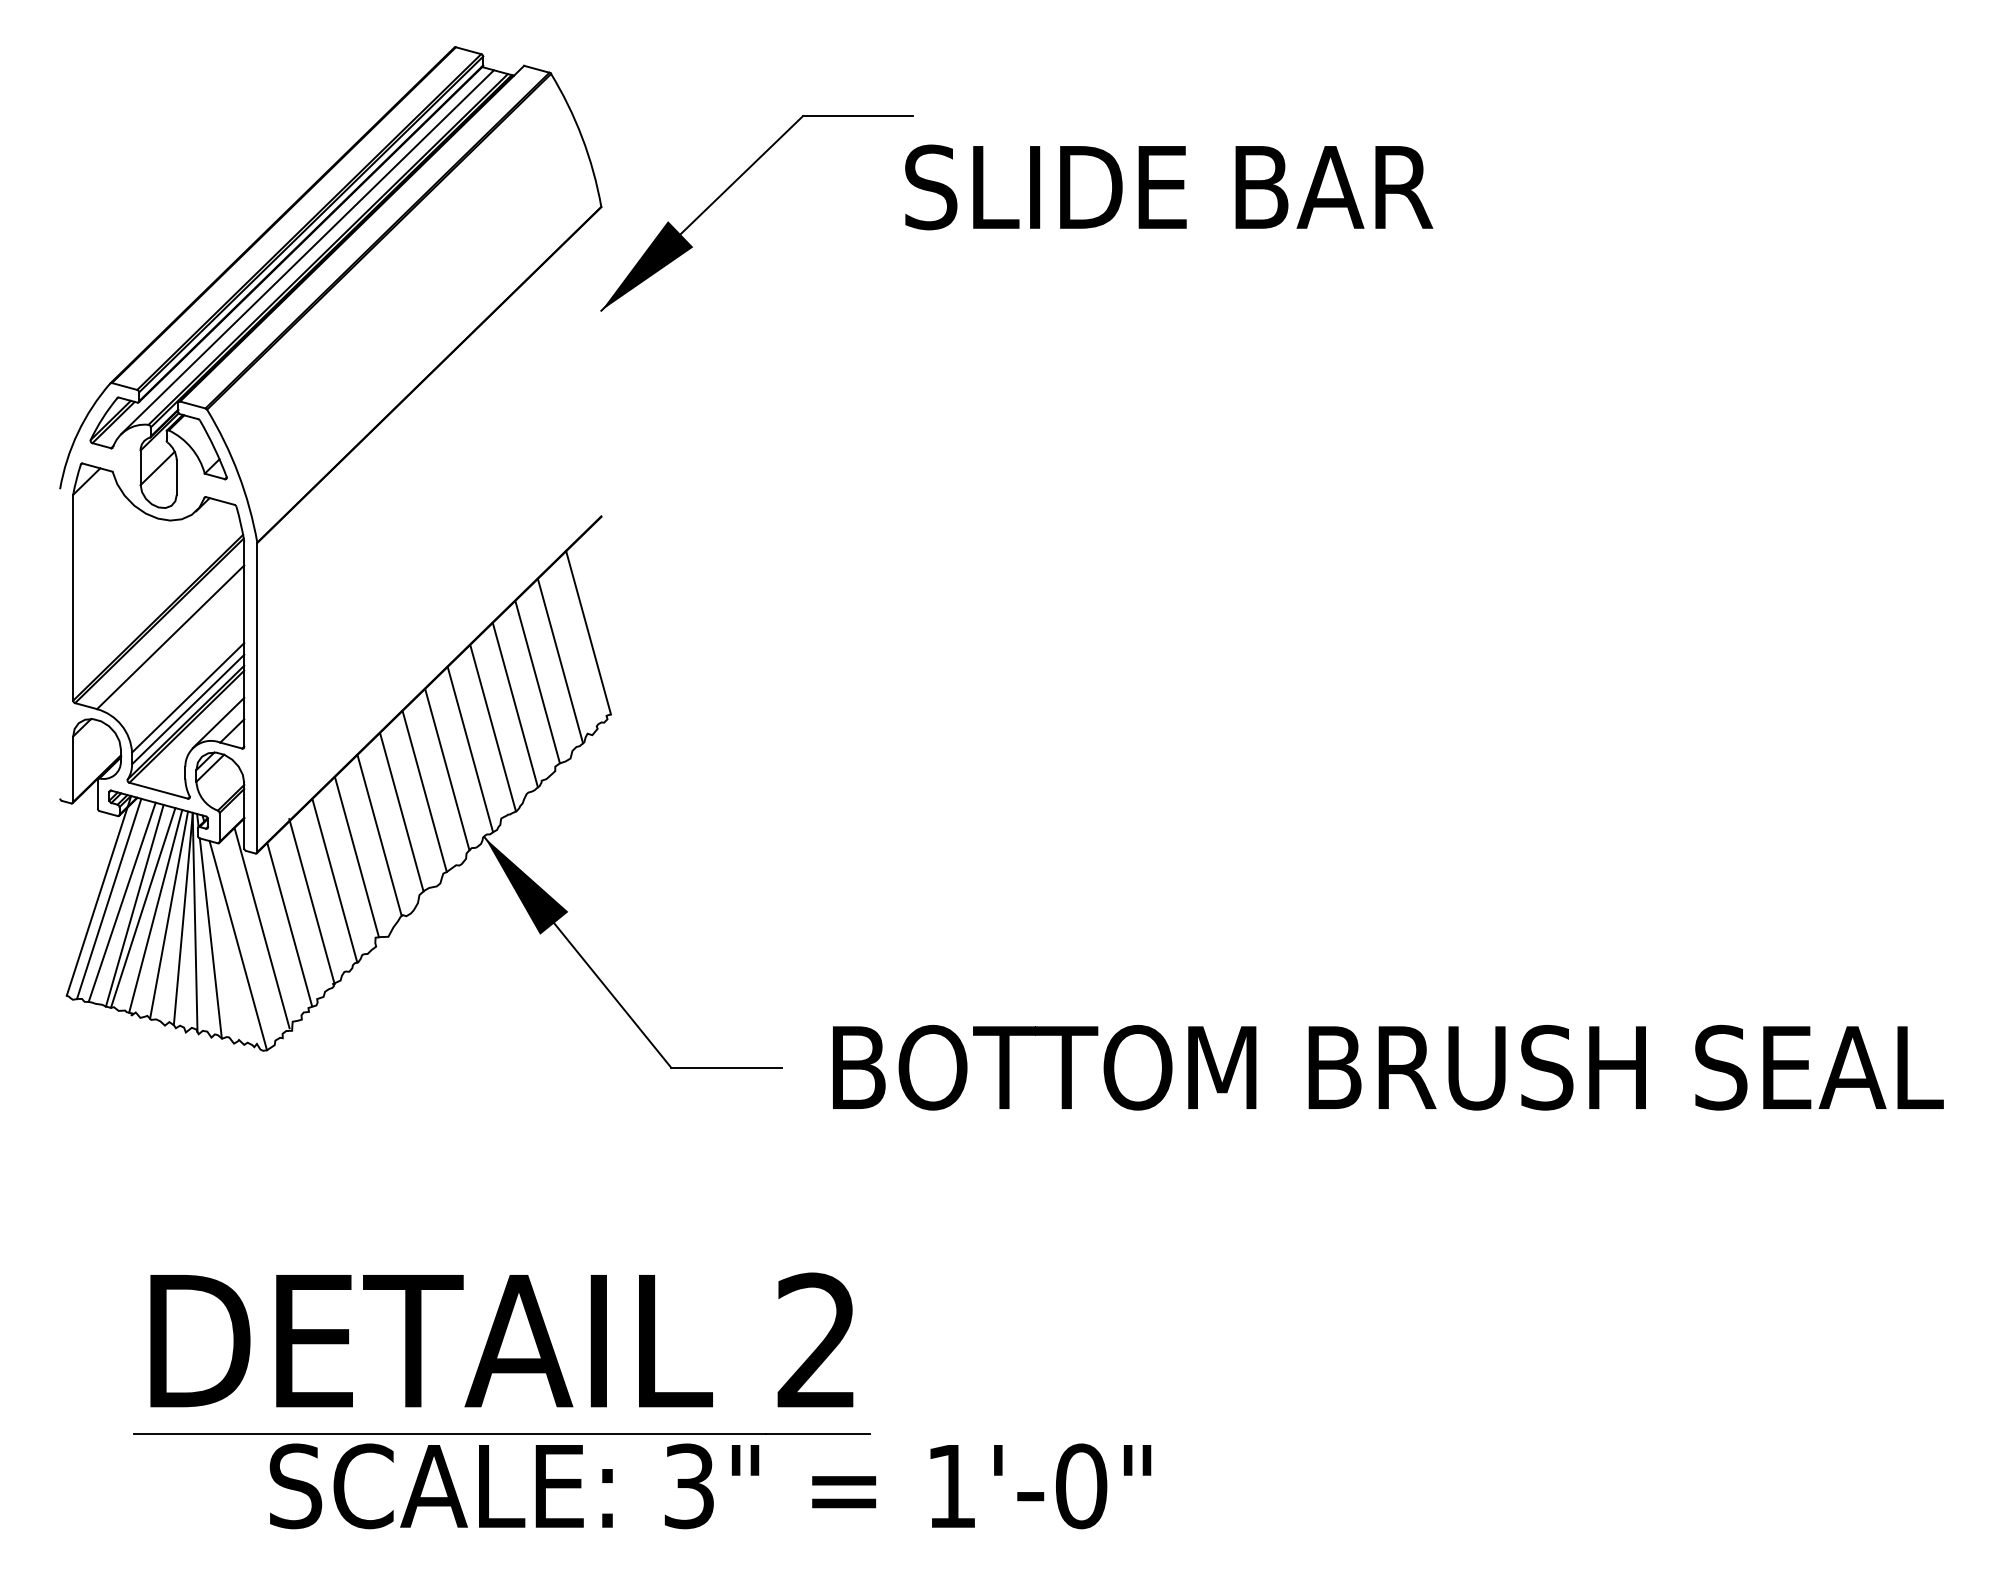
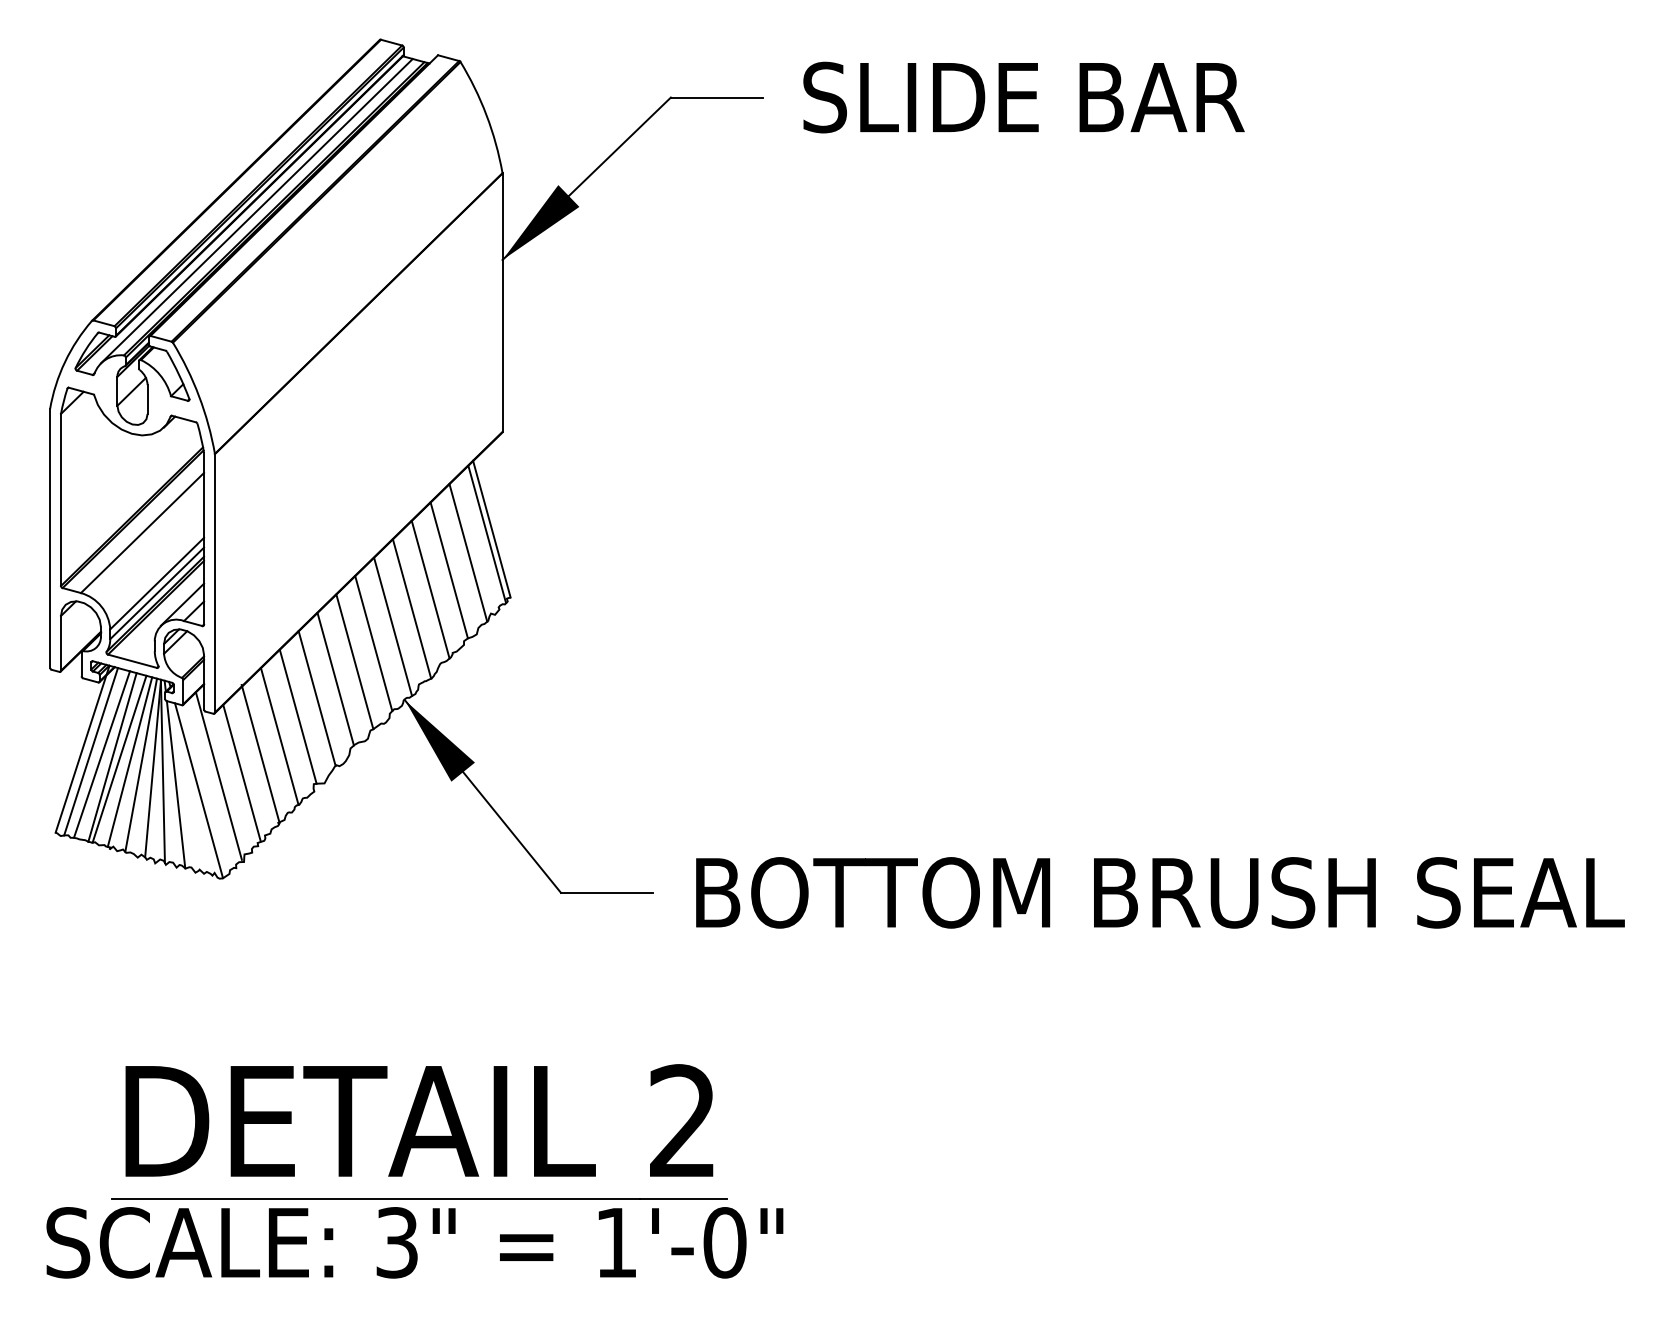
text: (1169, 187) -> (1024, 97), moved
line: (601, 362) -> (502, 303), added
line: (582, 638) -> (486, 534), added
line: (60, 643) -> (50, 538), added
text: (710, 1486) -> (414, 1242), moved

